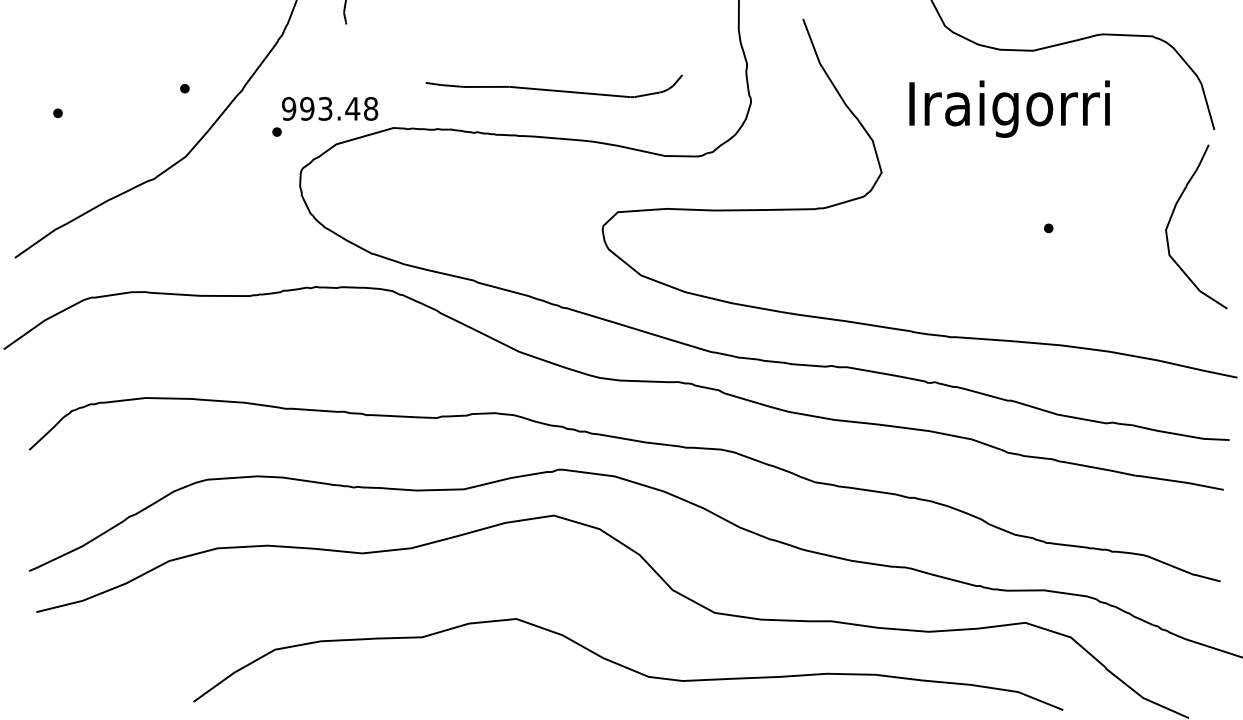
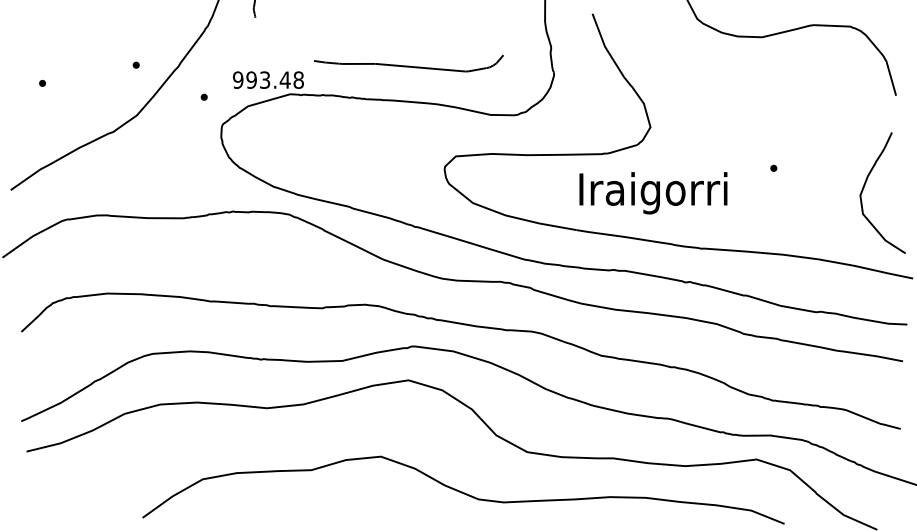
text: (329, 108) -> (268, 79), moved
text: (1009, 108) -> (653, 192), moved
curve: (1173, 214) -> (865, 183), moved

